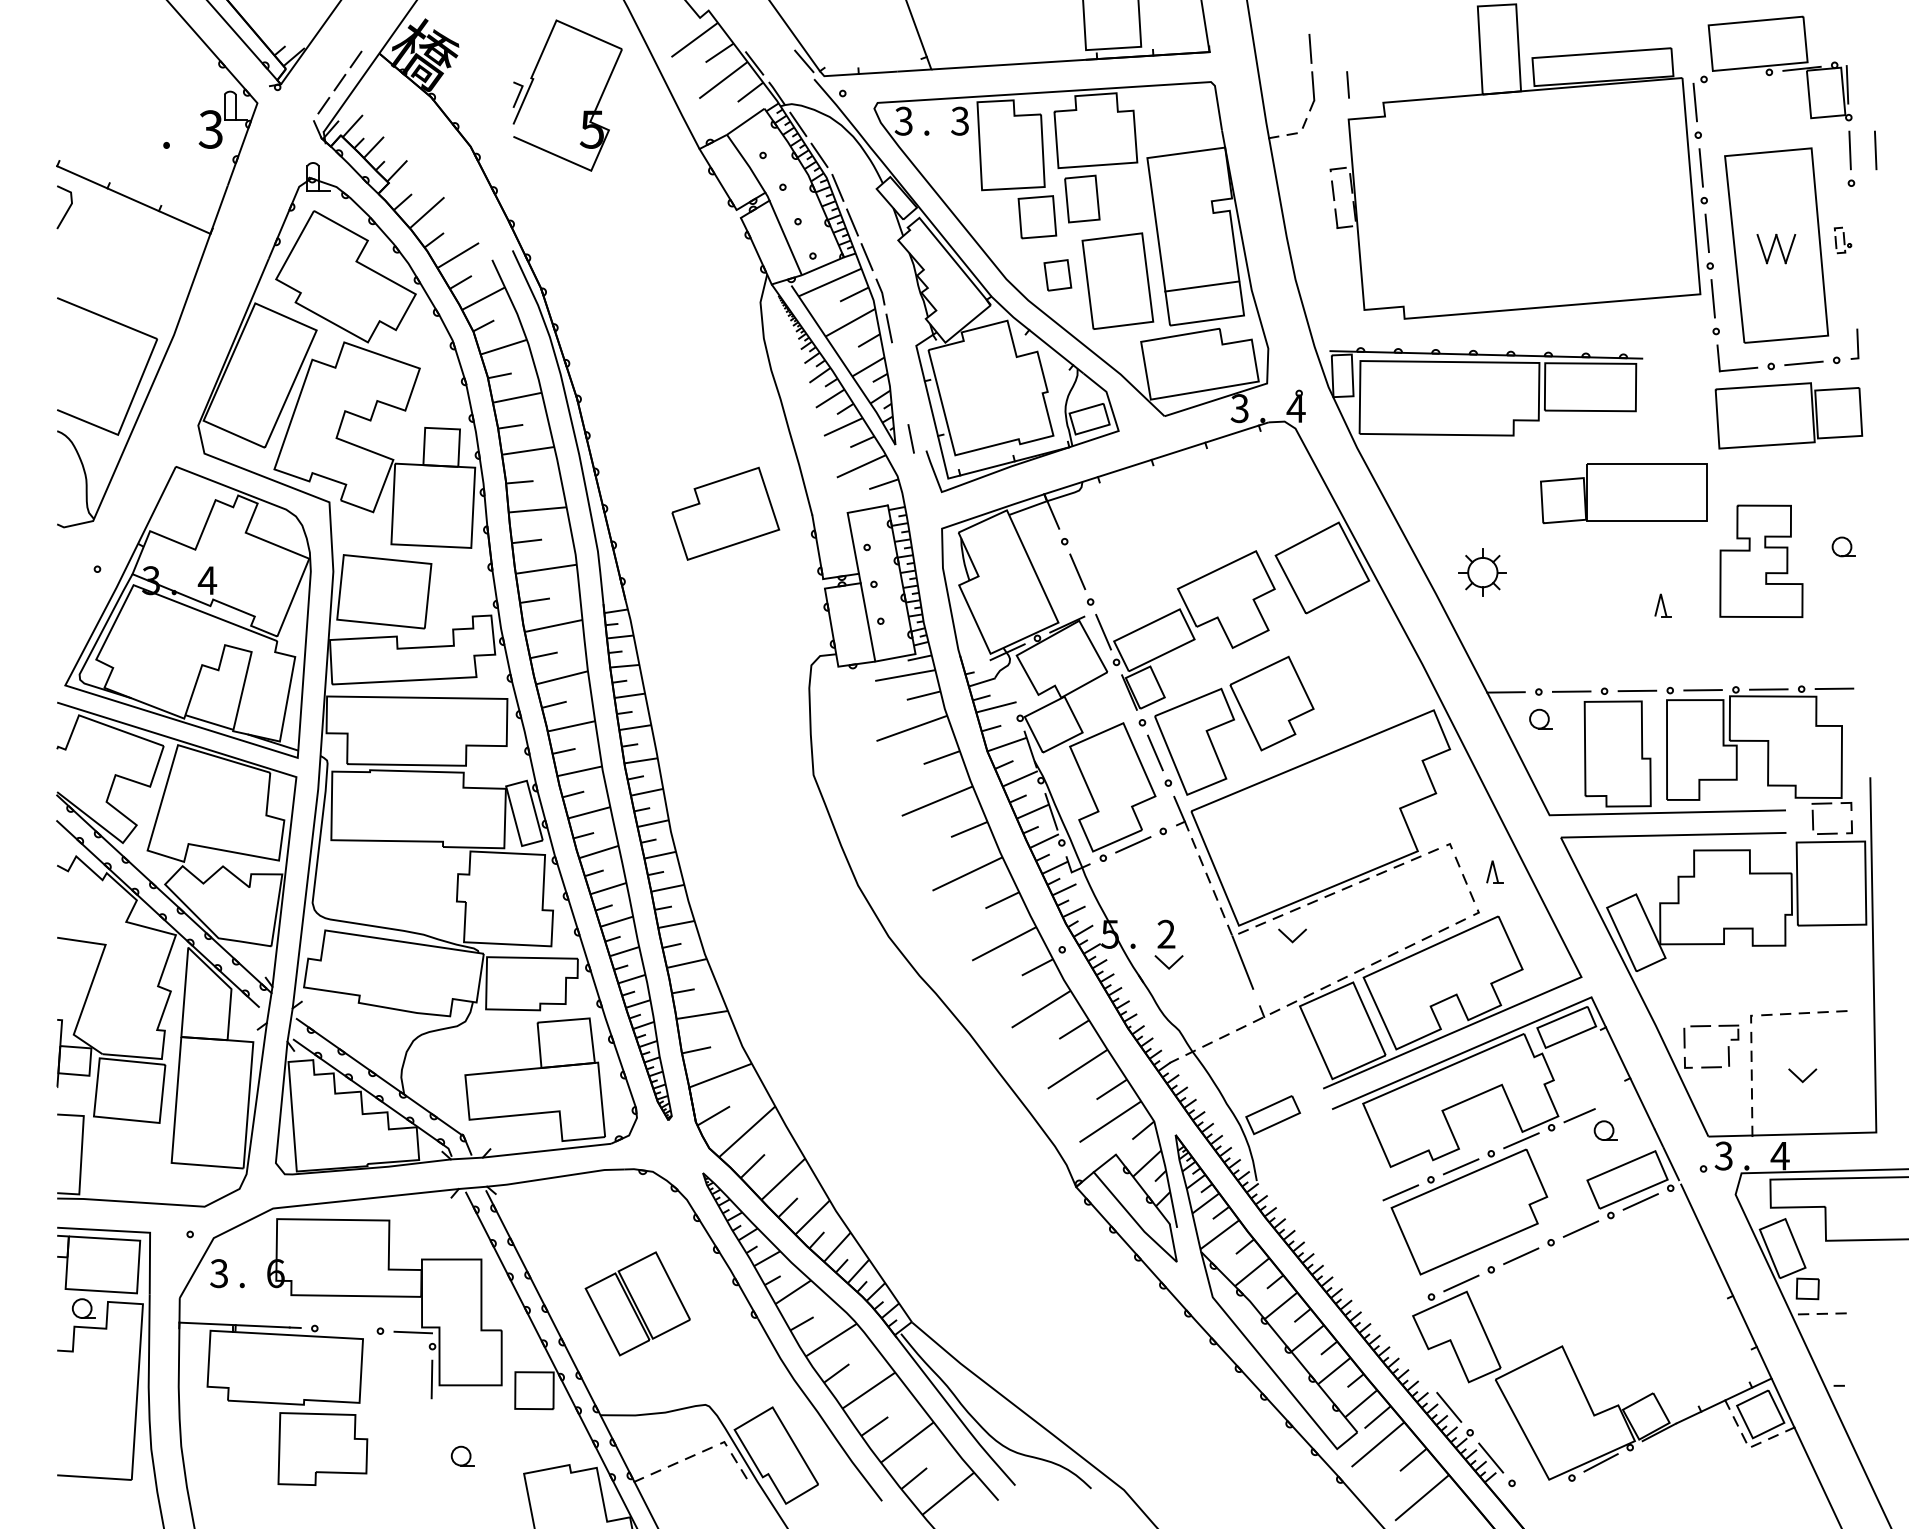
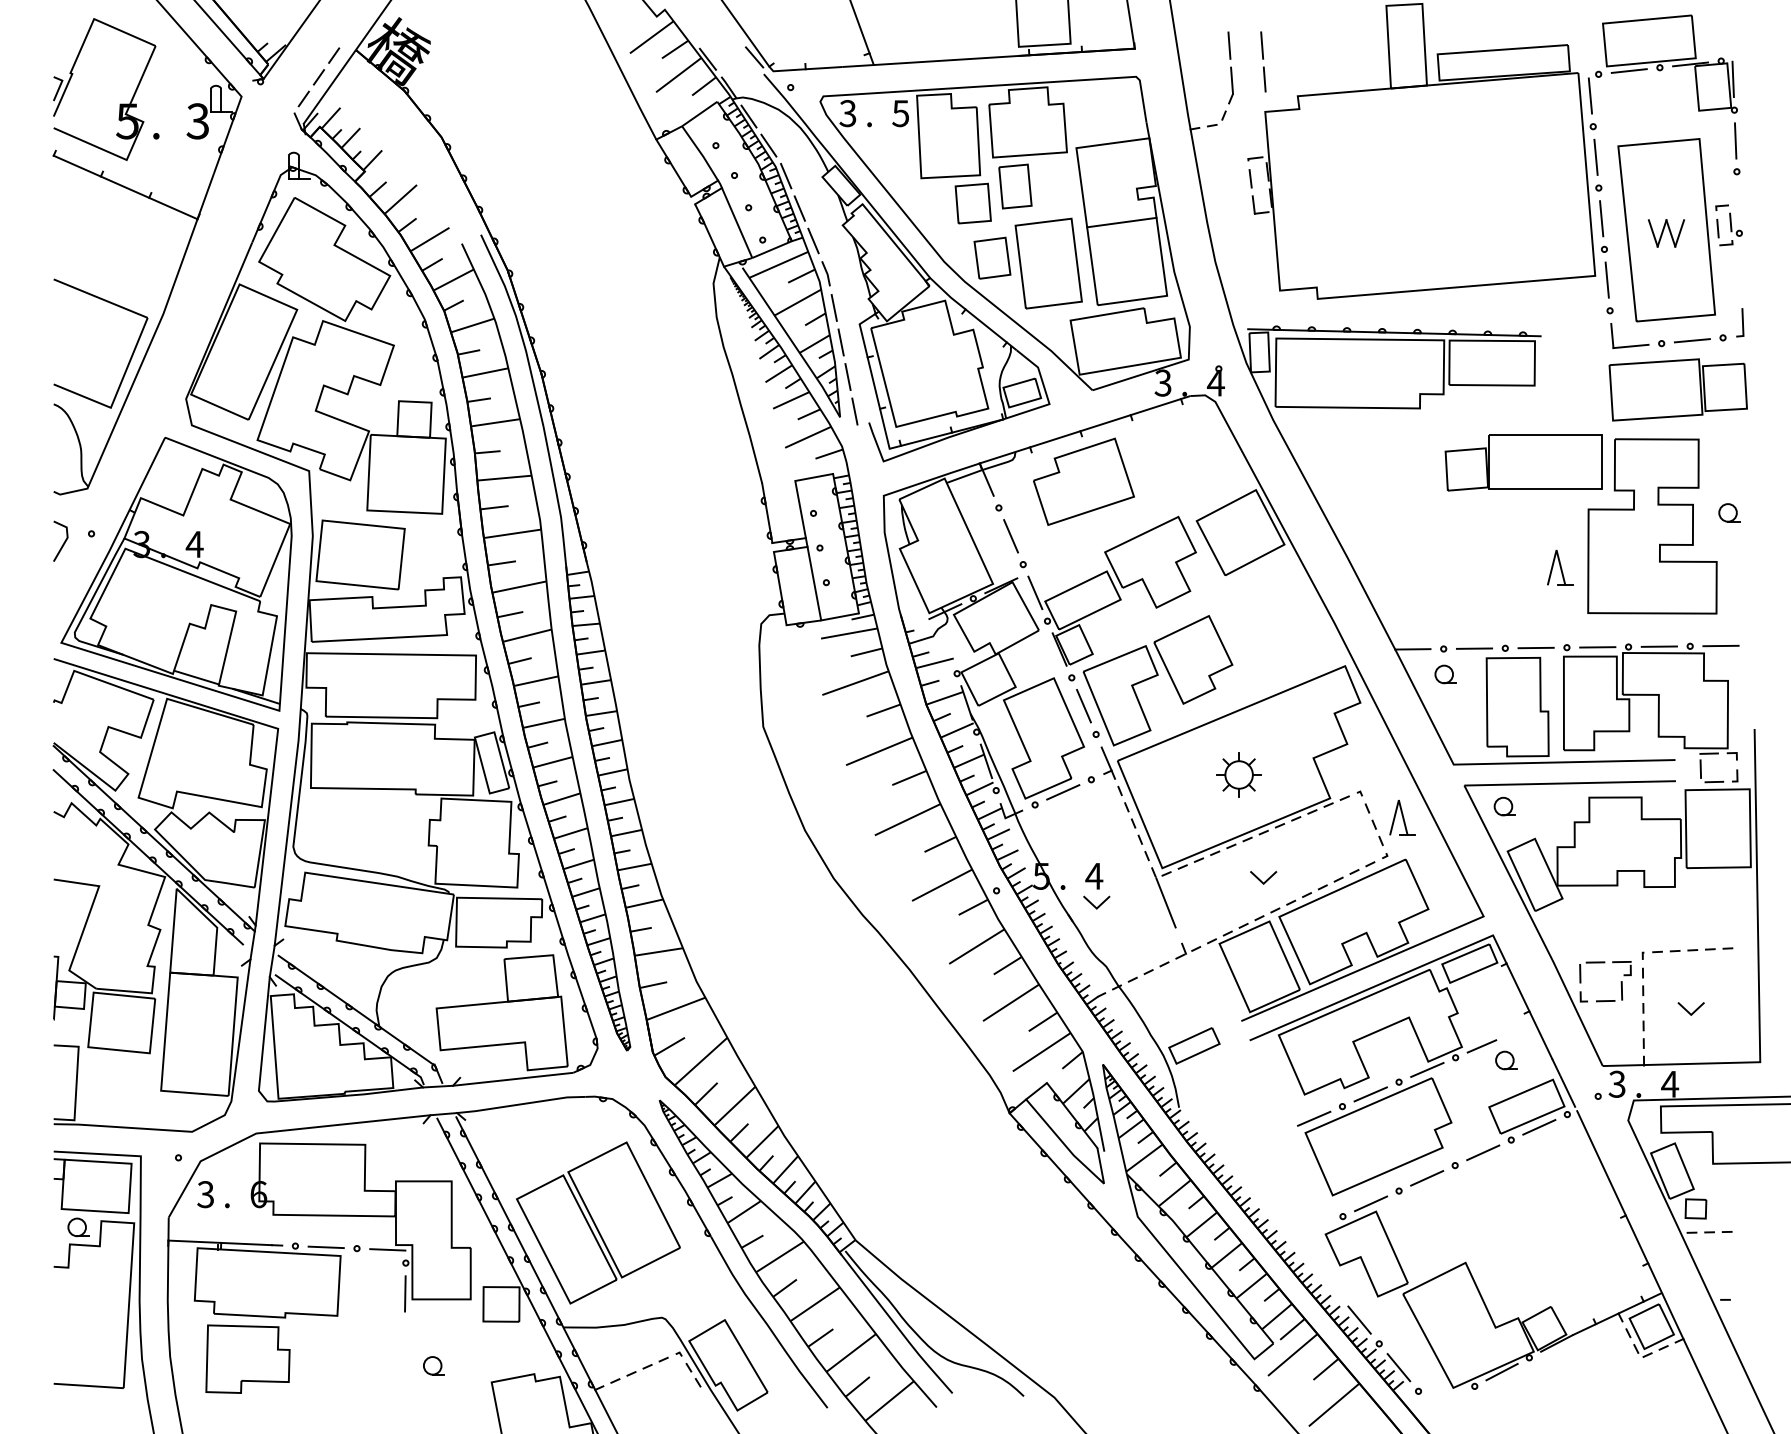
line: (1345, 48) -> (1262, 45), added
line: (1735, 75) -> (1628, 70), added
part: (583, 111) -> (119, 104), moved
text: (959, 121) -> (900, 113), 3 -> 5
line: (1875, 149) -> (1759, 140), removed
line: (67, 208) -> (63, 542), moved
part: (1842, 240) -> (1728, 225), size x1.67
part: (1057, 274) -> (992, 257), size x1.43
line: (1201, 286) -> (1121, 222), moved
line: (895, 365) -> (840, 342), added
line: (903, 401) -> (847, 376), added
part: (725, 513) -> (1083, 481), moved
part: (1761, 561) -> (1652, 526), size x1.67
part: (1482, 572) -> (1238, 774), moved
part: (1663, 605) -> (1560, 567), size x1.67
part: (1603, 859) -> (1504, 806), added
part: (1494, 871) -> (1402, 817), size x1.67
text: (1166, 933) -> (1094, 875), 2 -> 4
line: (1289, 937) -> (1260, 879), moved
part: (637, 1303) -> (598, 1222), size x1.67
line: (346, 1330) -> (325, 1247), added
part: (322, 1448) -> (247, 1358), moved

